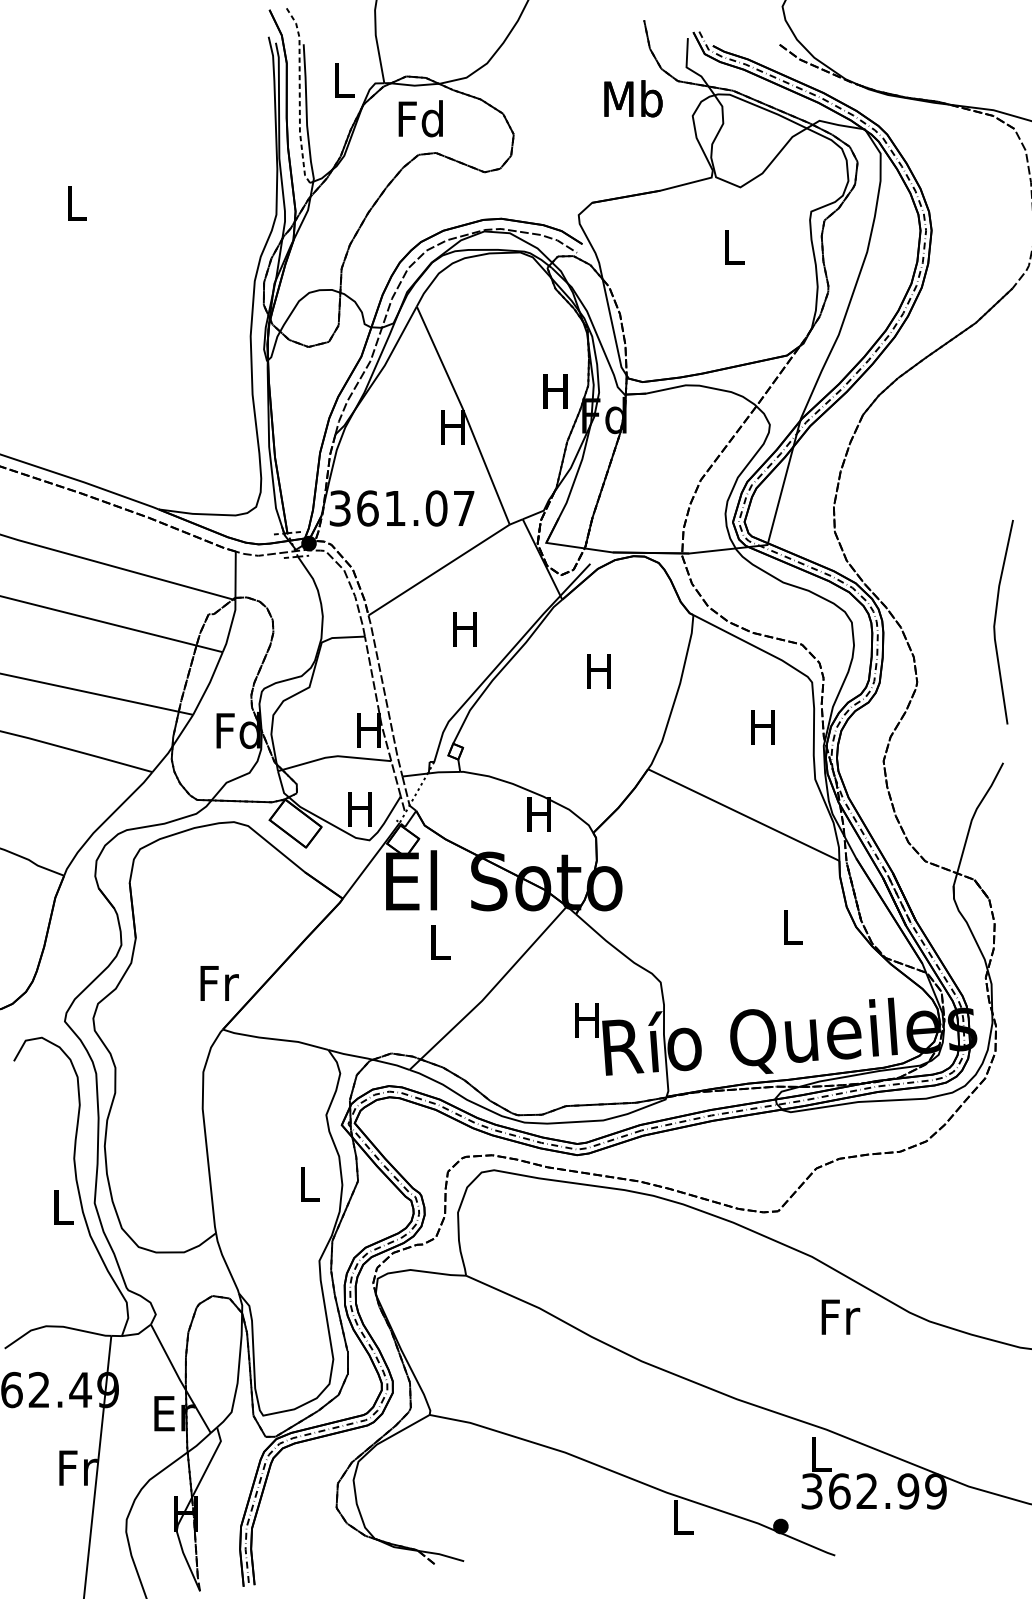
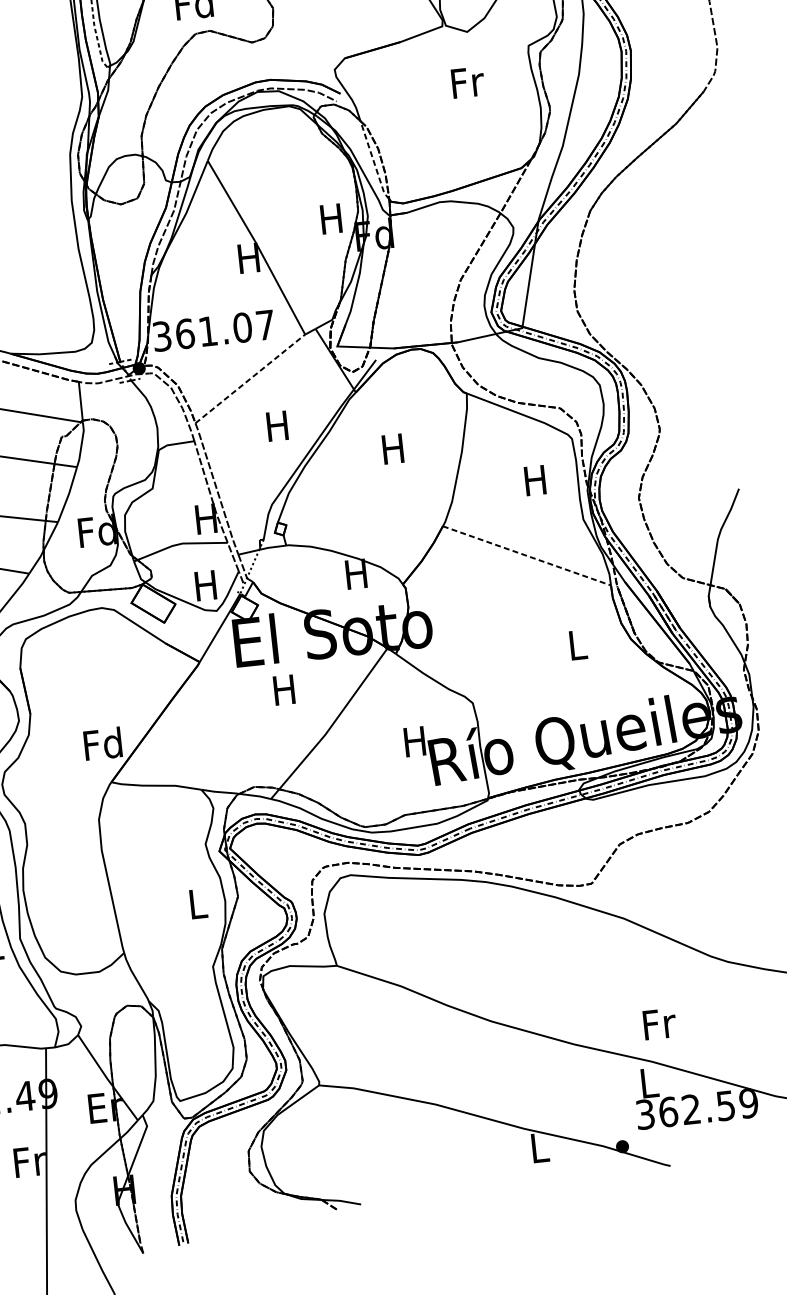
text: (734, 246) -> (467, 81), L -> Fr
line: (613, 328) -> (374, 161), solid -> dashed
line: (439, 570) -> (250, 379), solid -> dashed
line: (995, 622) -> (719, 372), removed
line: (744, 815) -> (527, 556), solid -> dashed
text: (438, 942) -> (283, 690), L -> H
text: (217, 982) -> (102, 743), Fr -> Fd
text: (840, 1316) -> (659, 1023), moved
text: (908, 1491) -> (725, 1105), 362.99 -> 362.59

